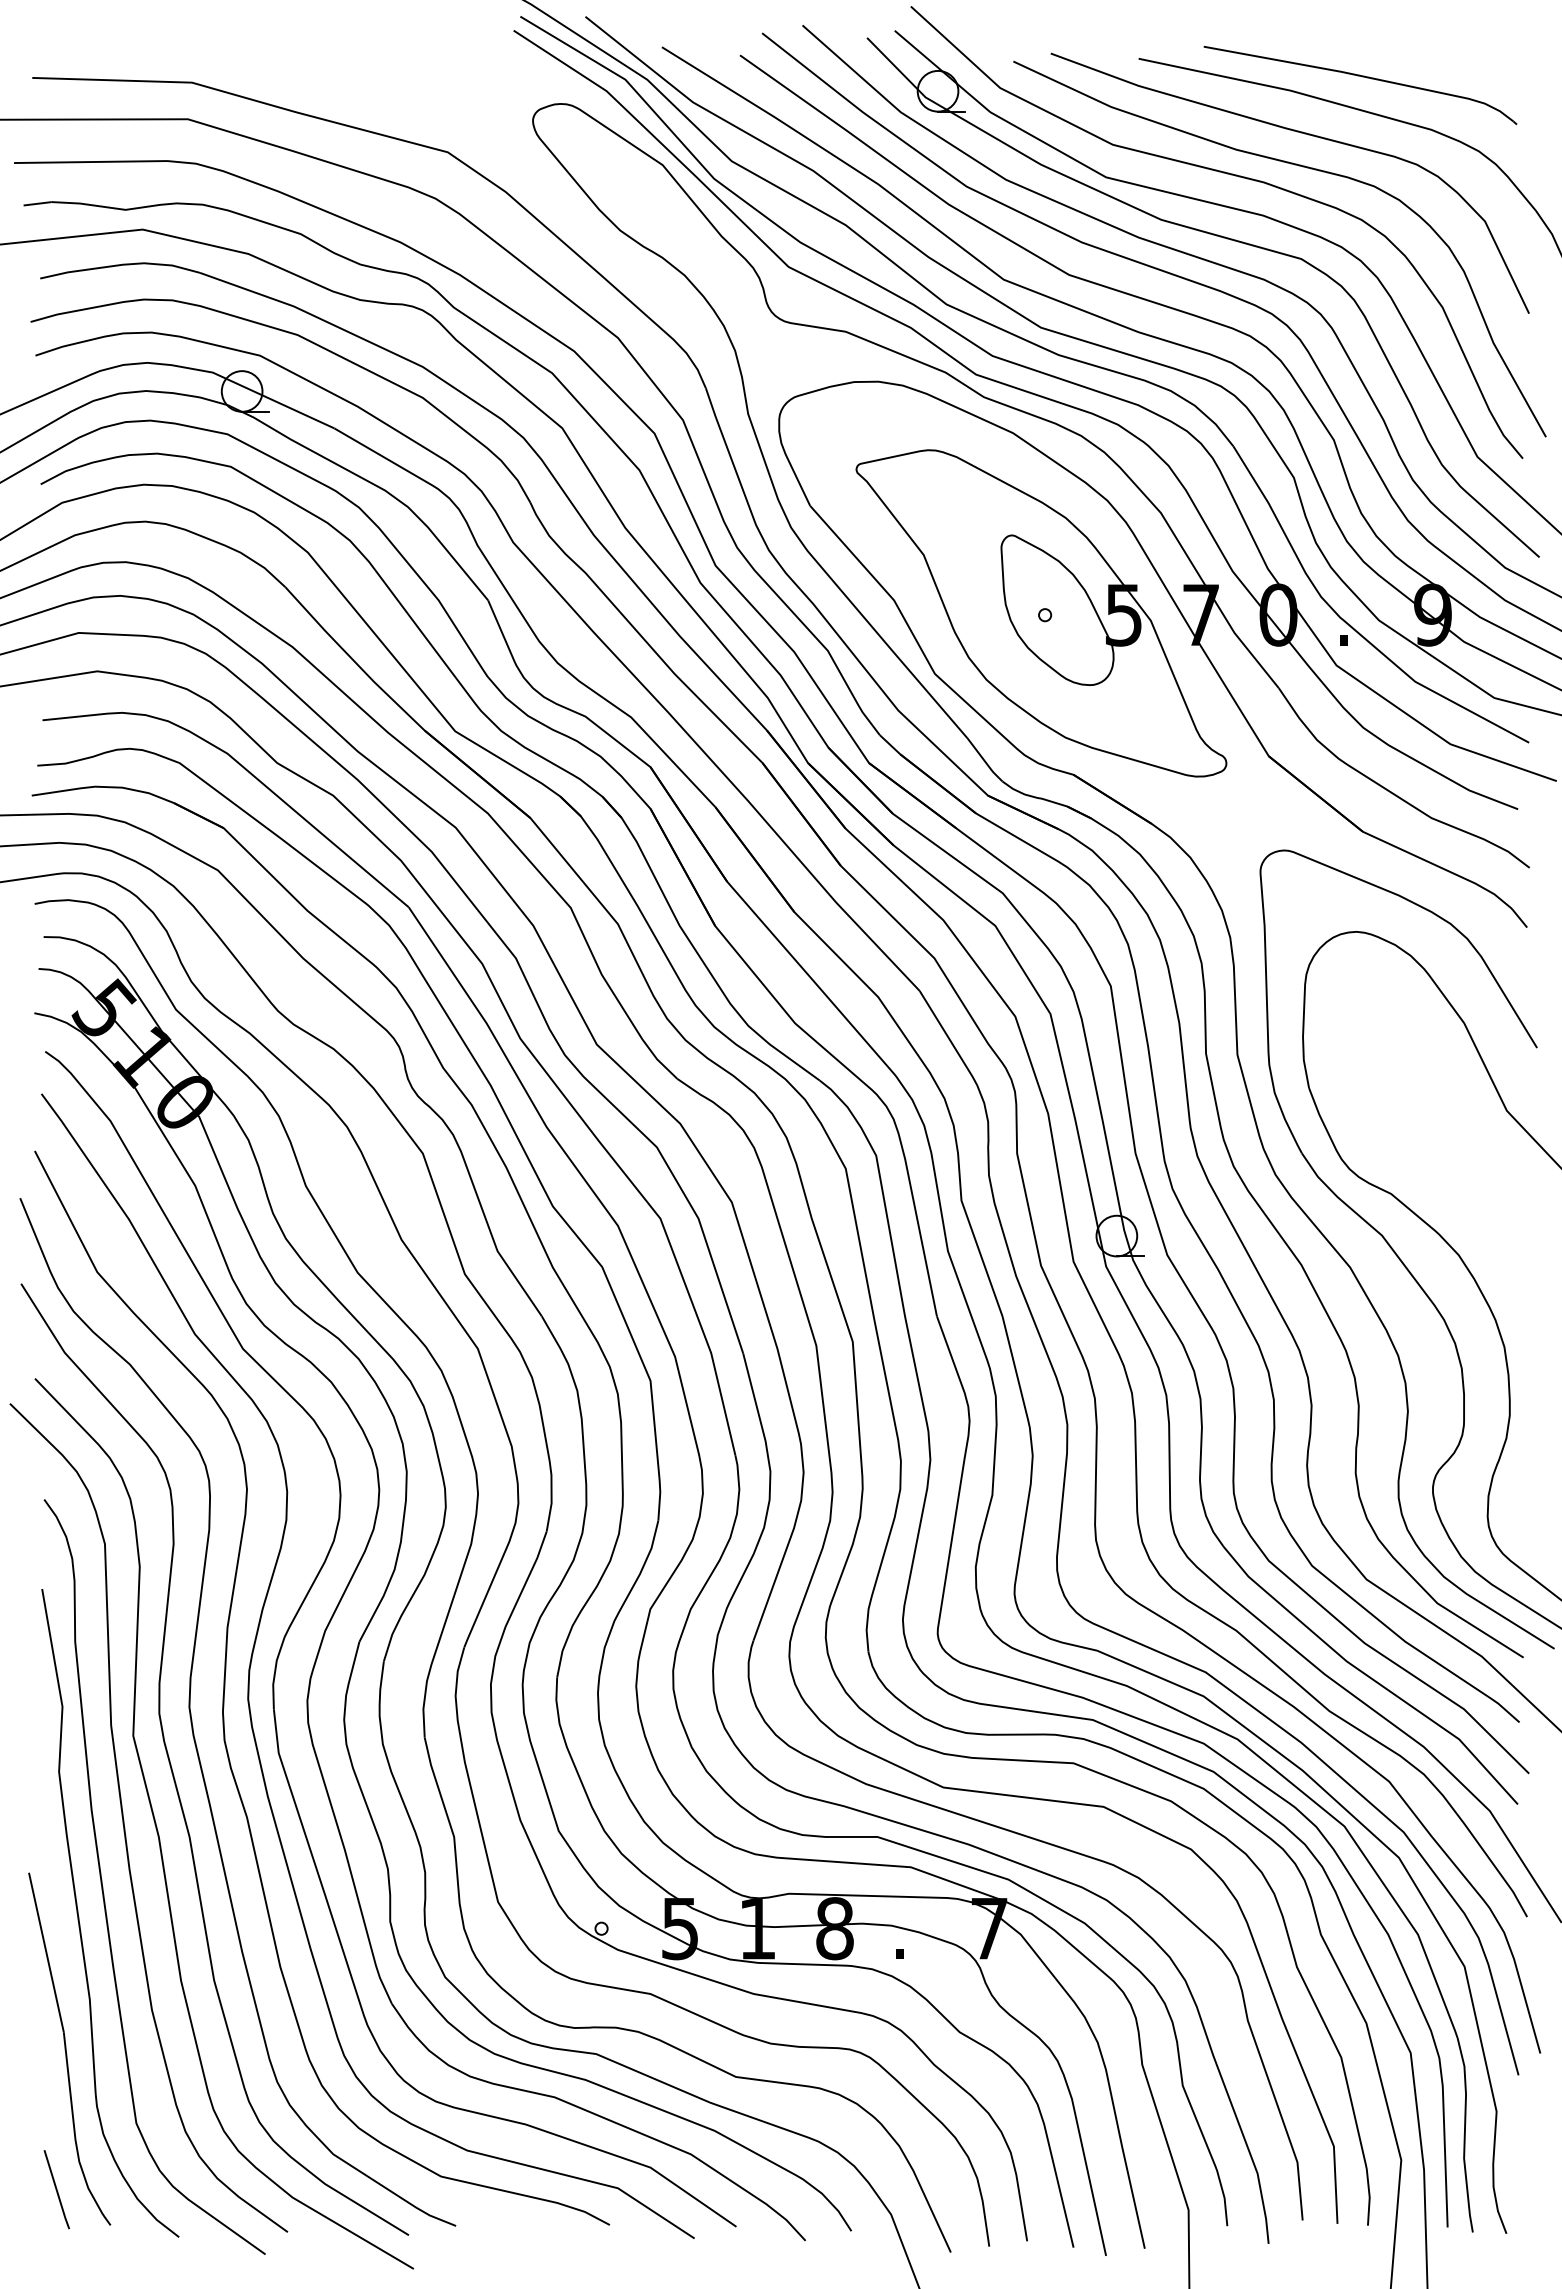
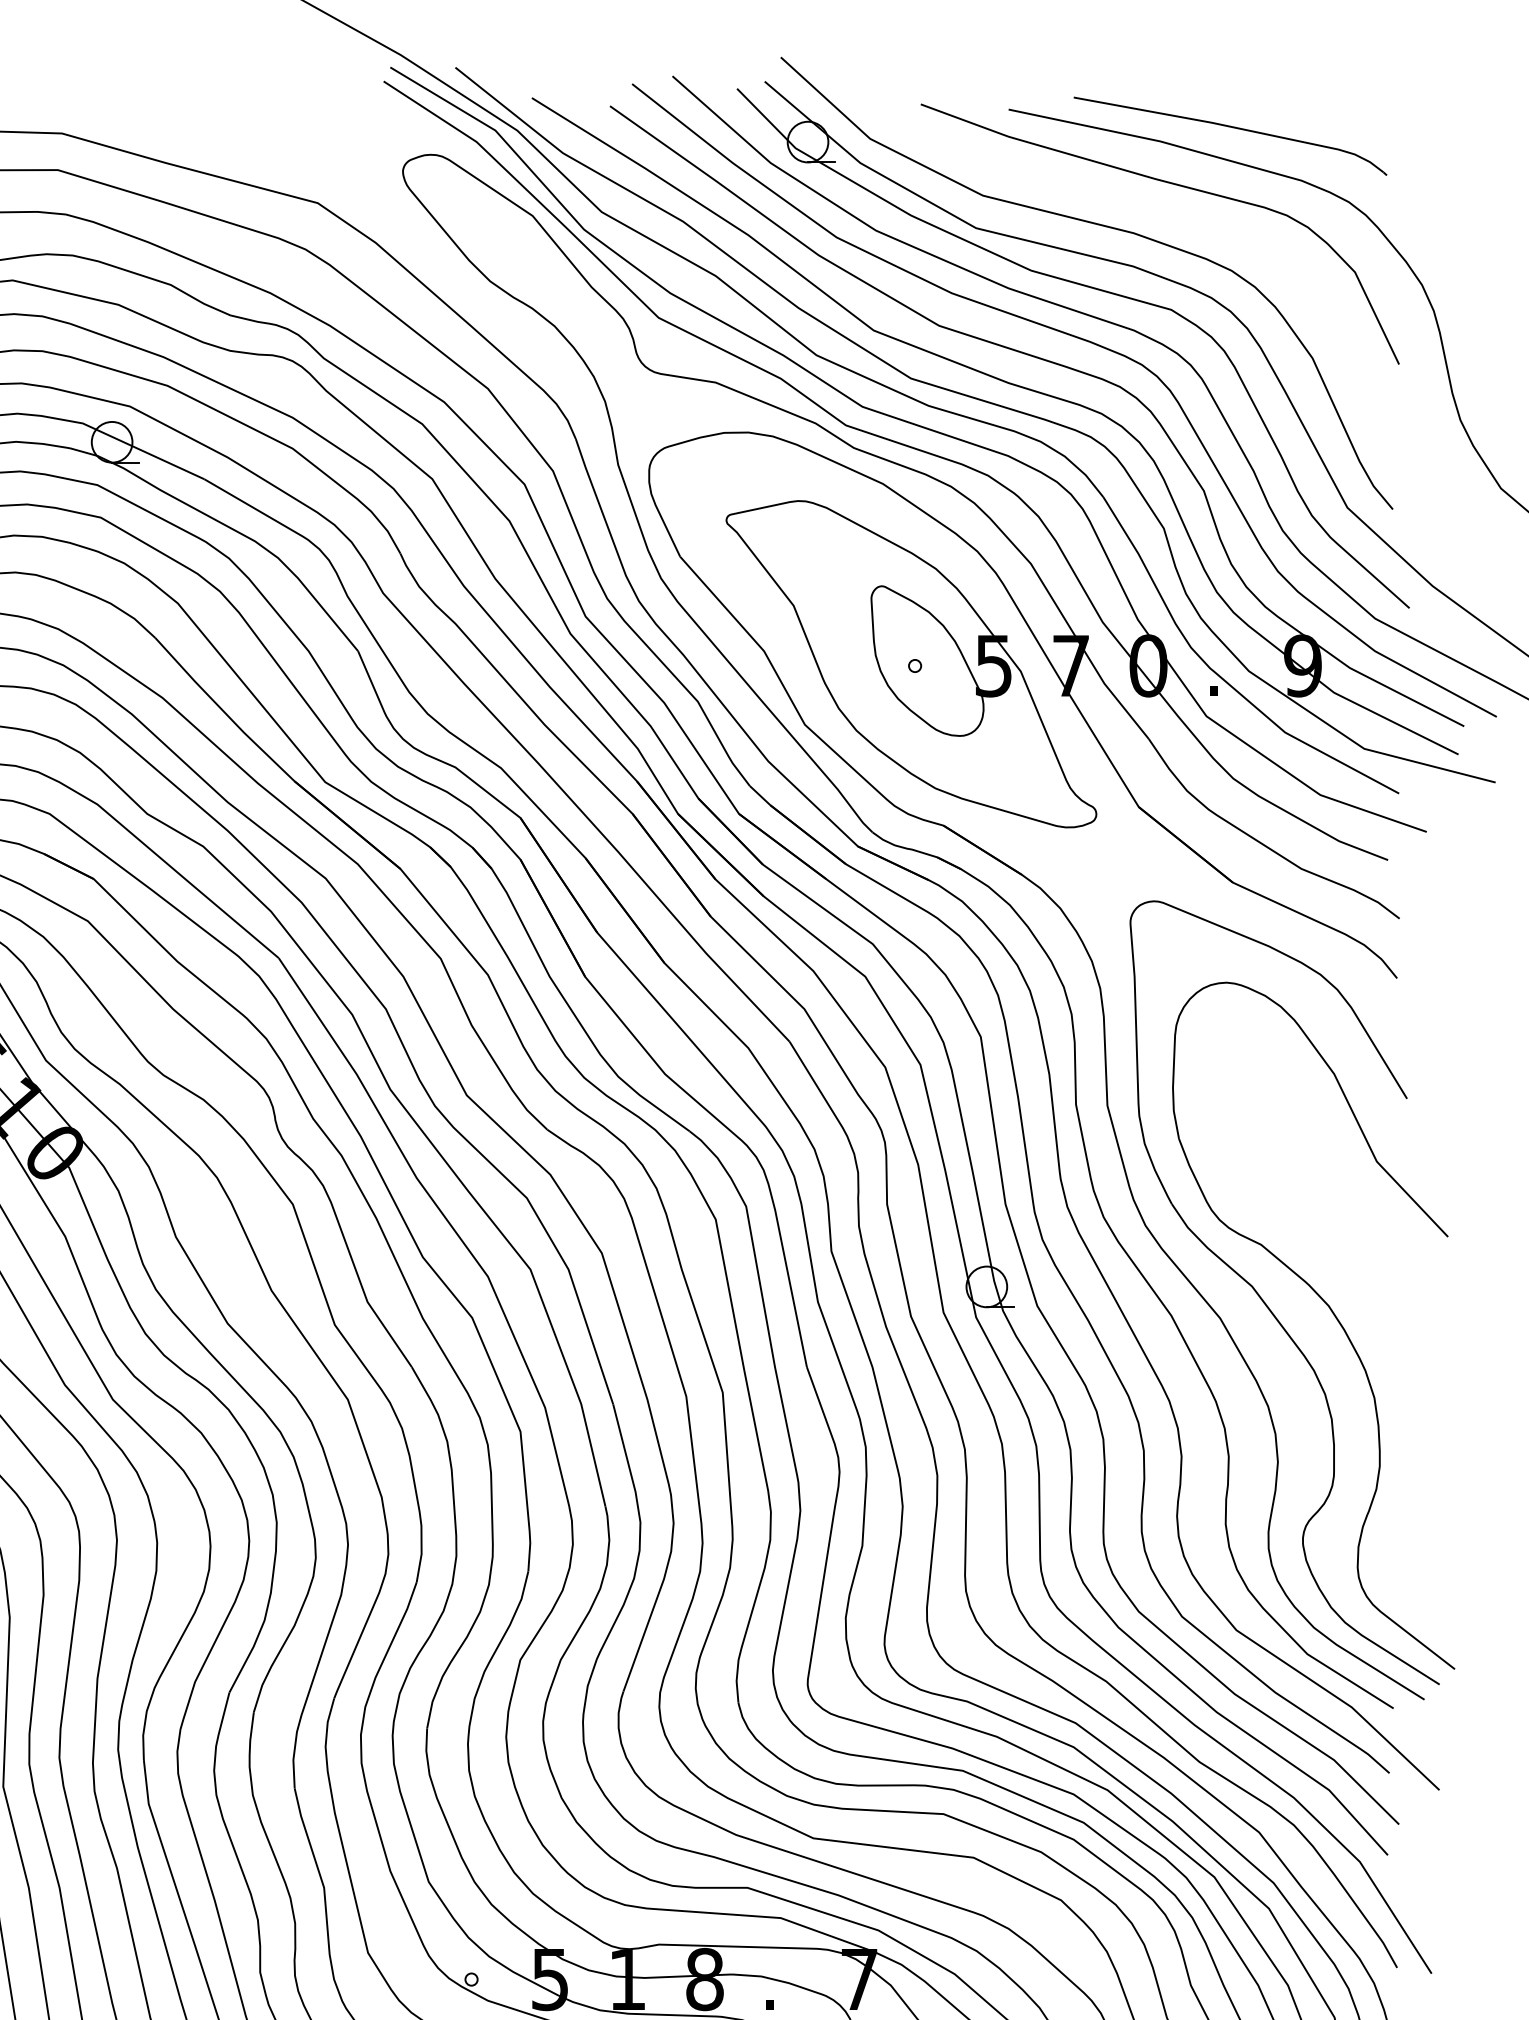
curve: (1298, 166) -> (1168, 217), removed

